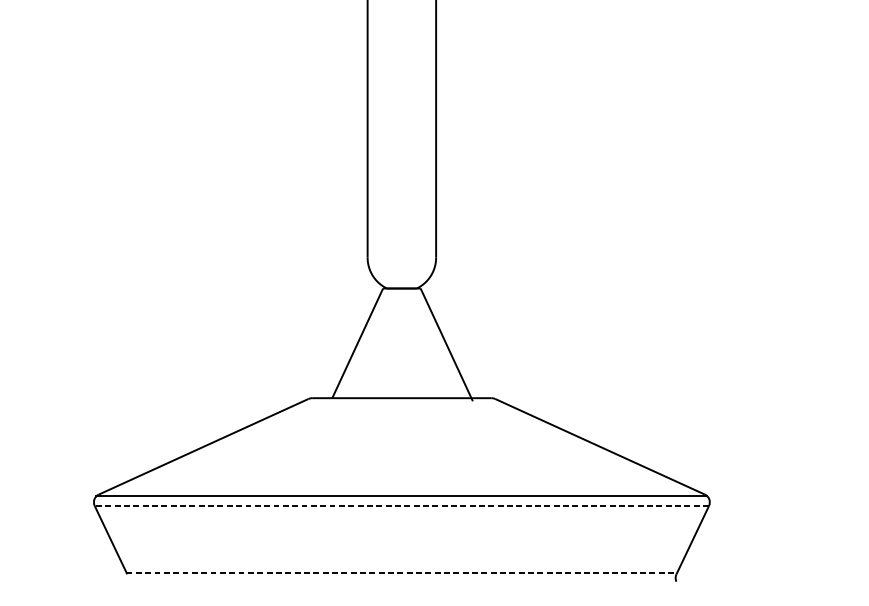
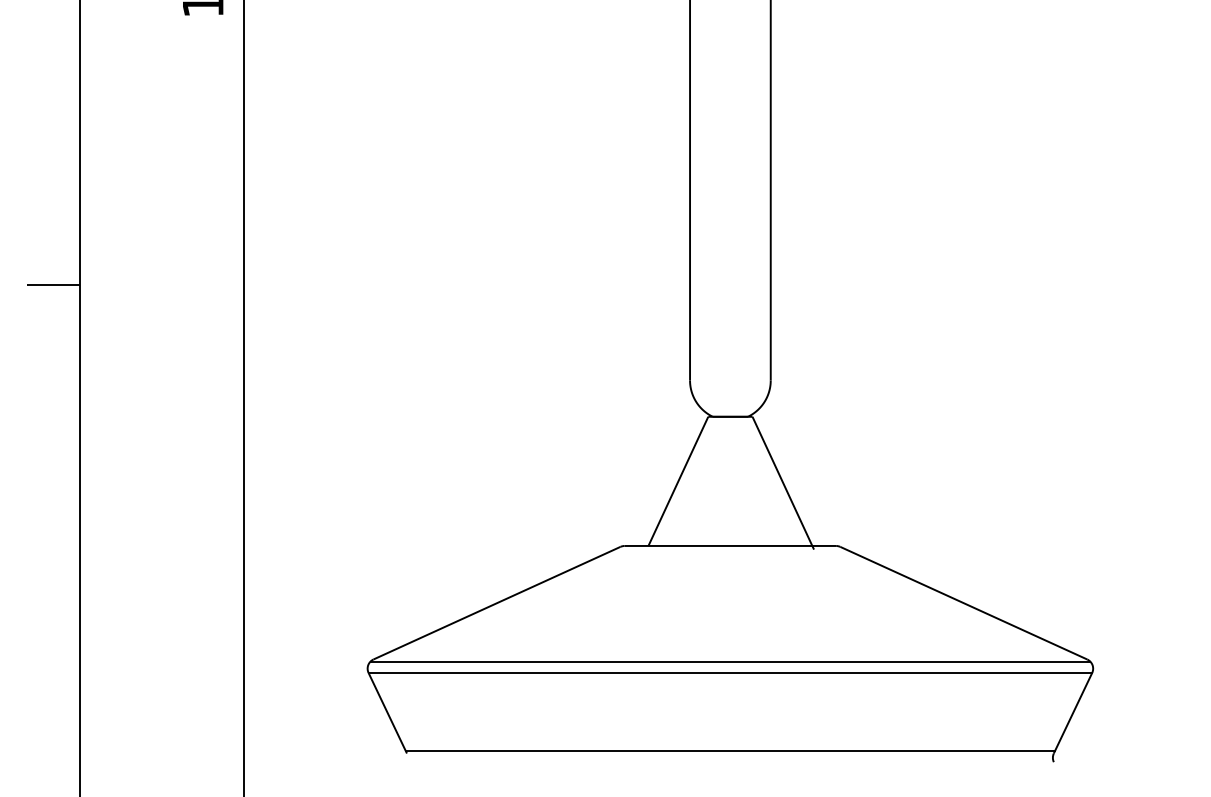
line: (401, 506) -> (730, 673), dashed -> solid
line: (401, 572) -> (730, 751), dashed -> solid

